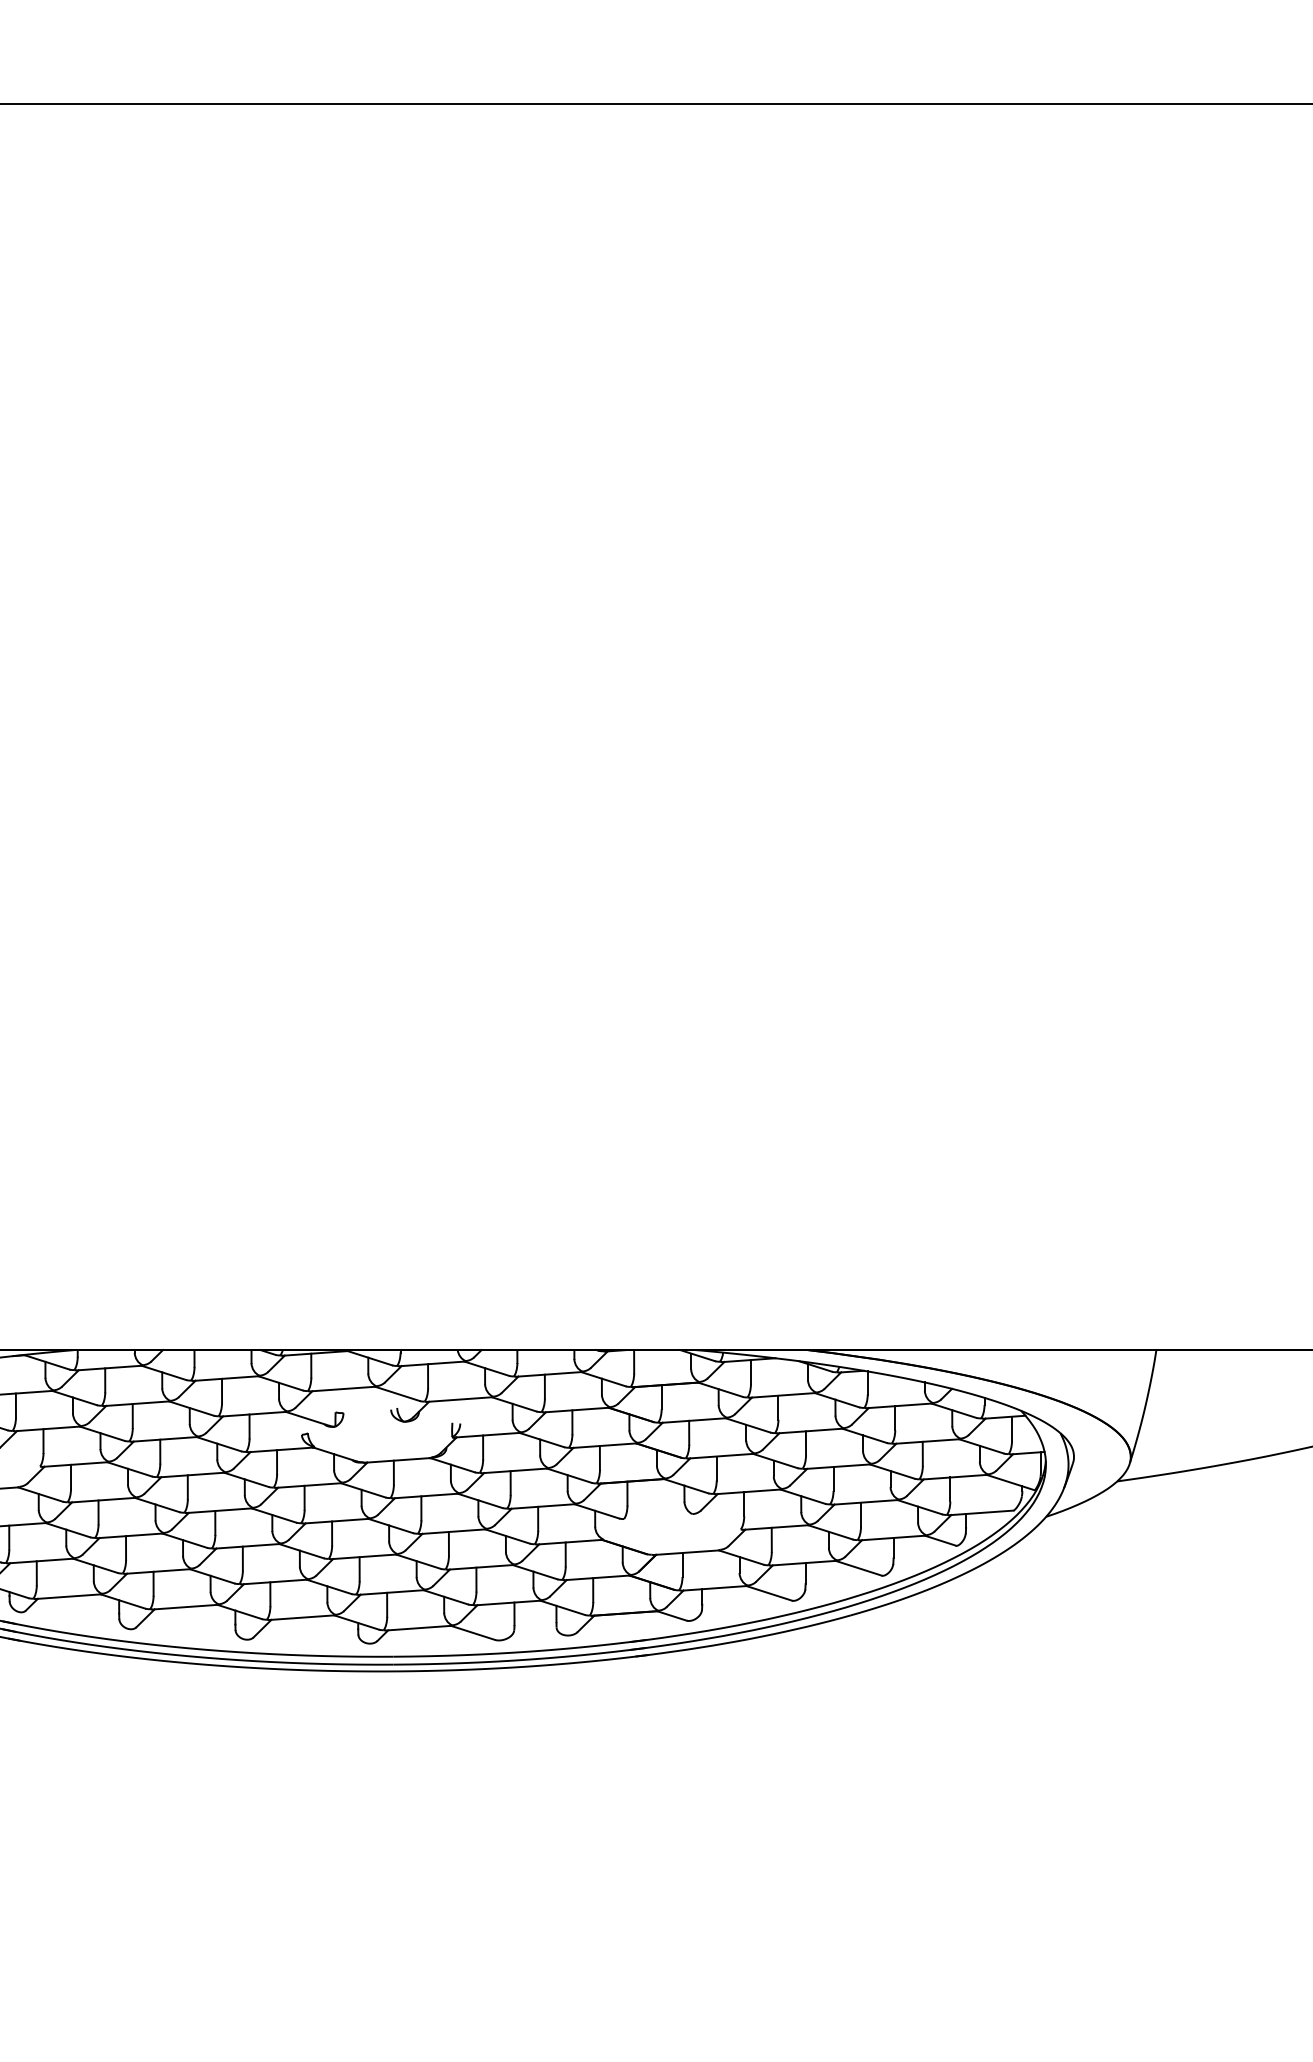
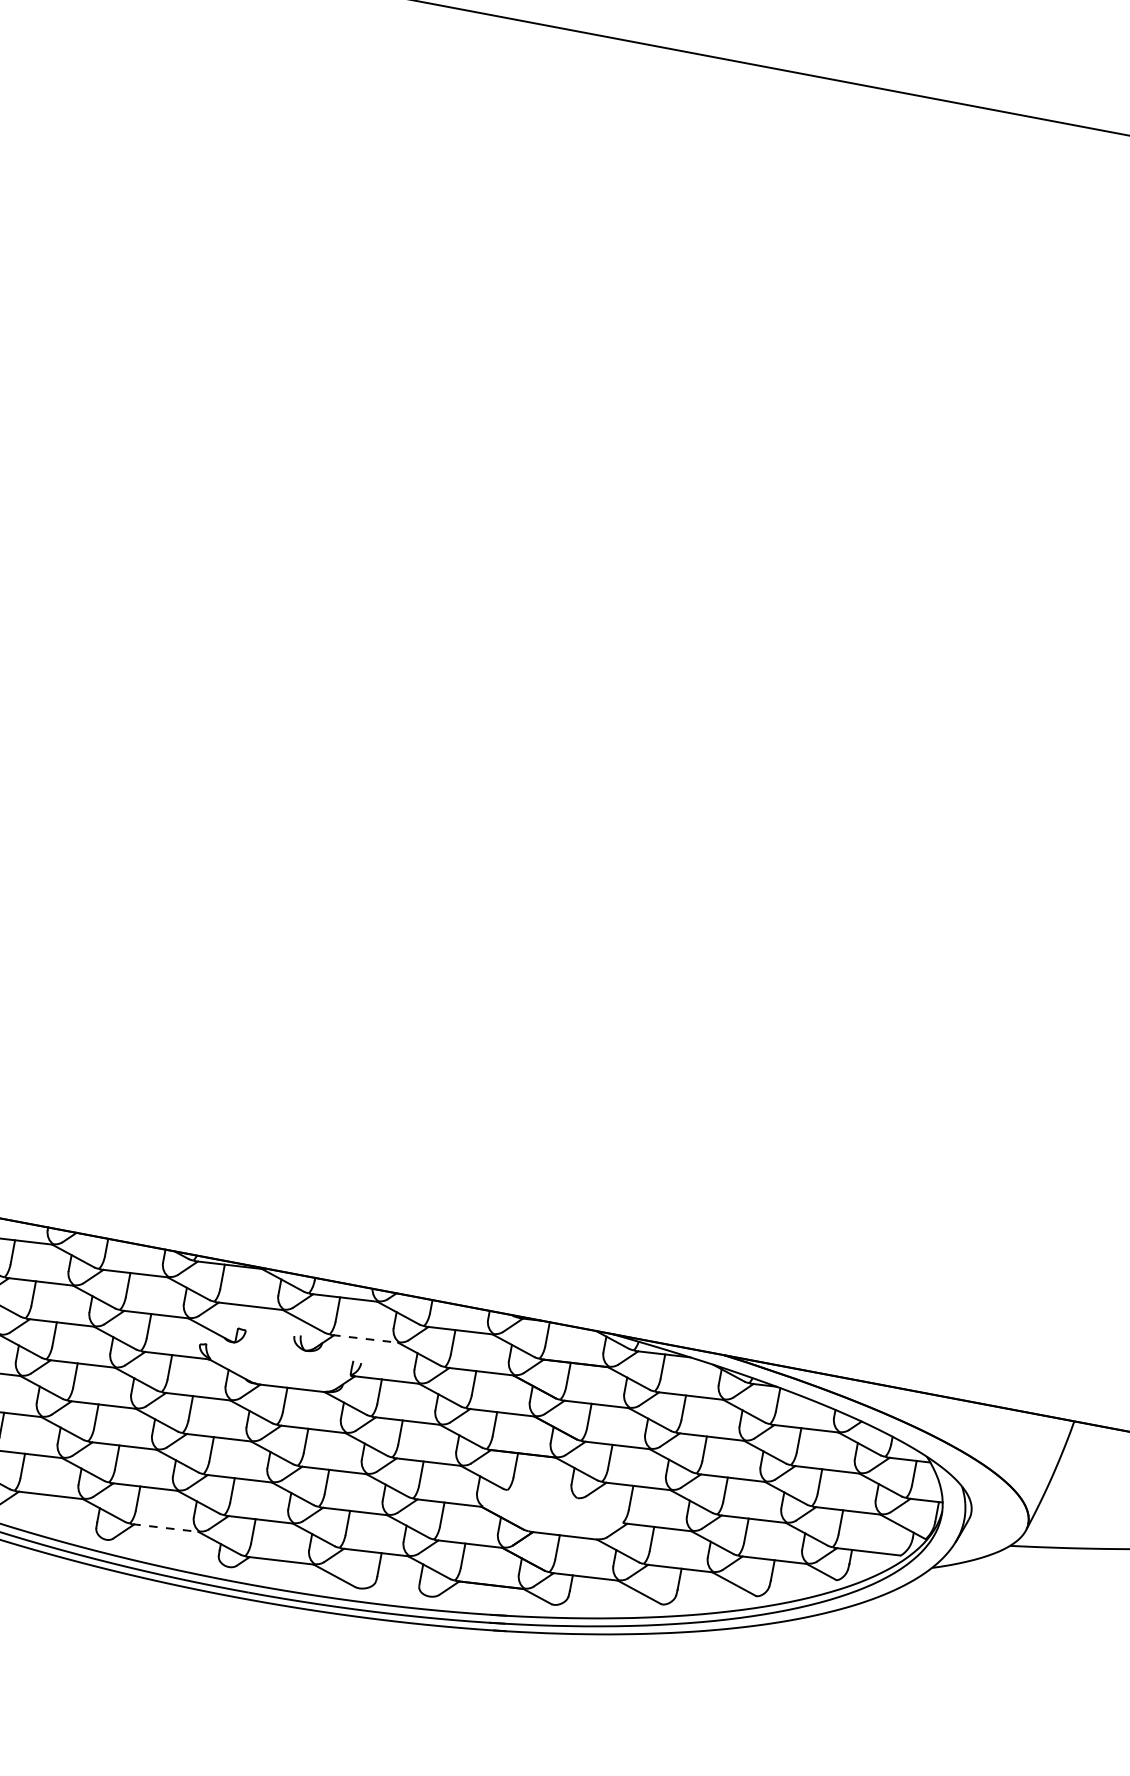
line: (459, 1399) -> (365, 1338), solid -> dashed
line: (301, 1617) -> (164, 1527), solid -> dashed

